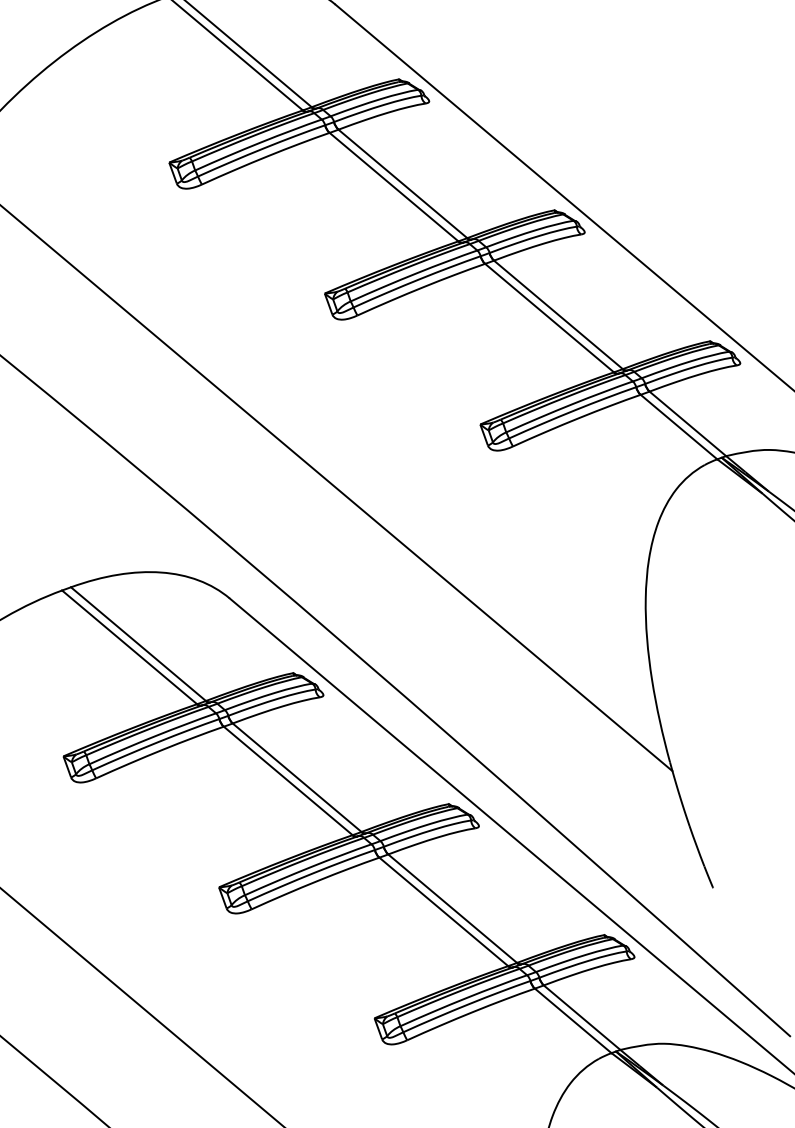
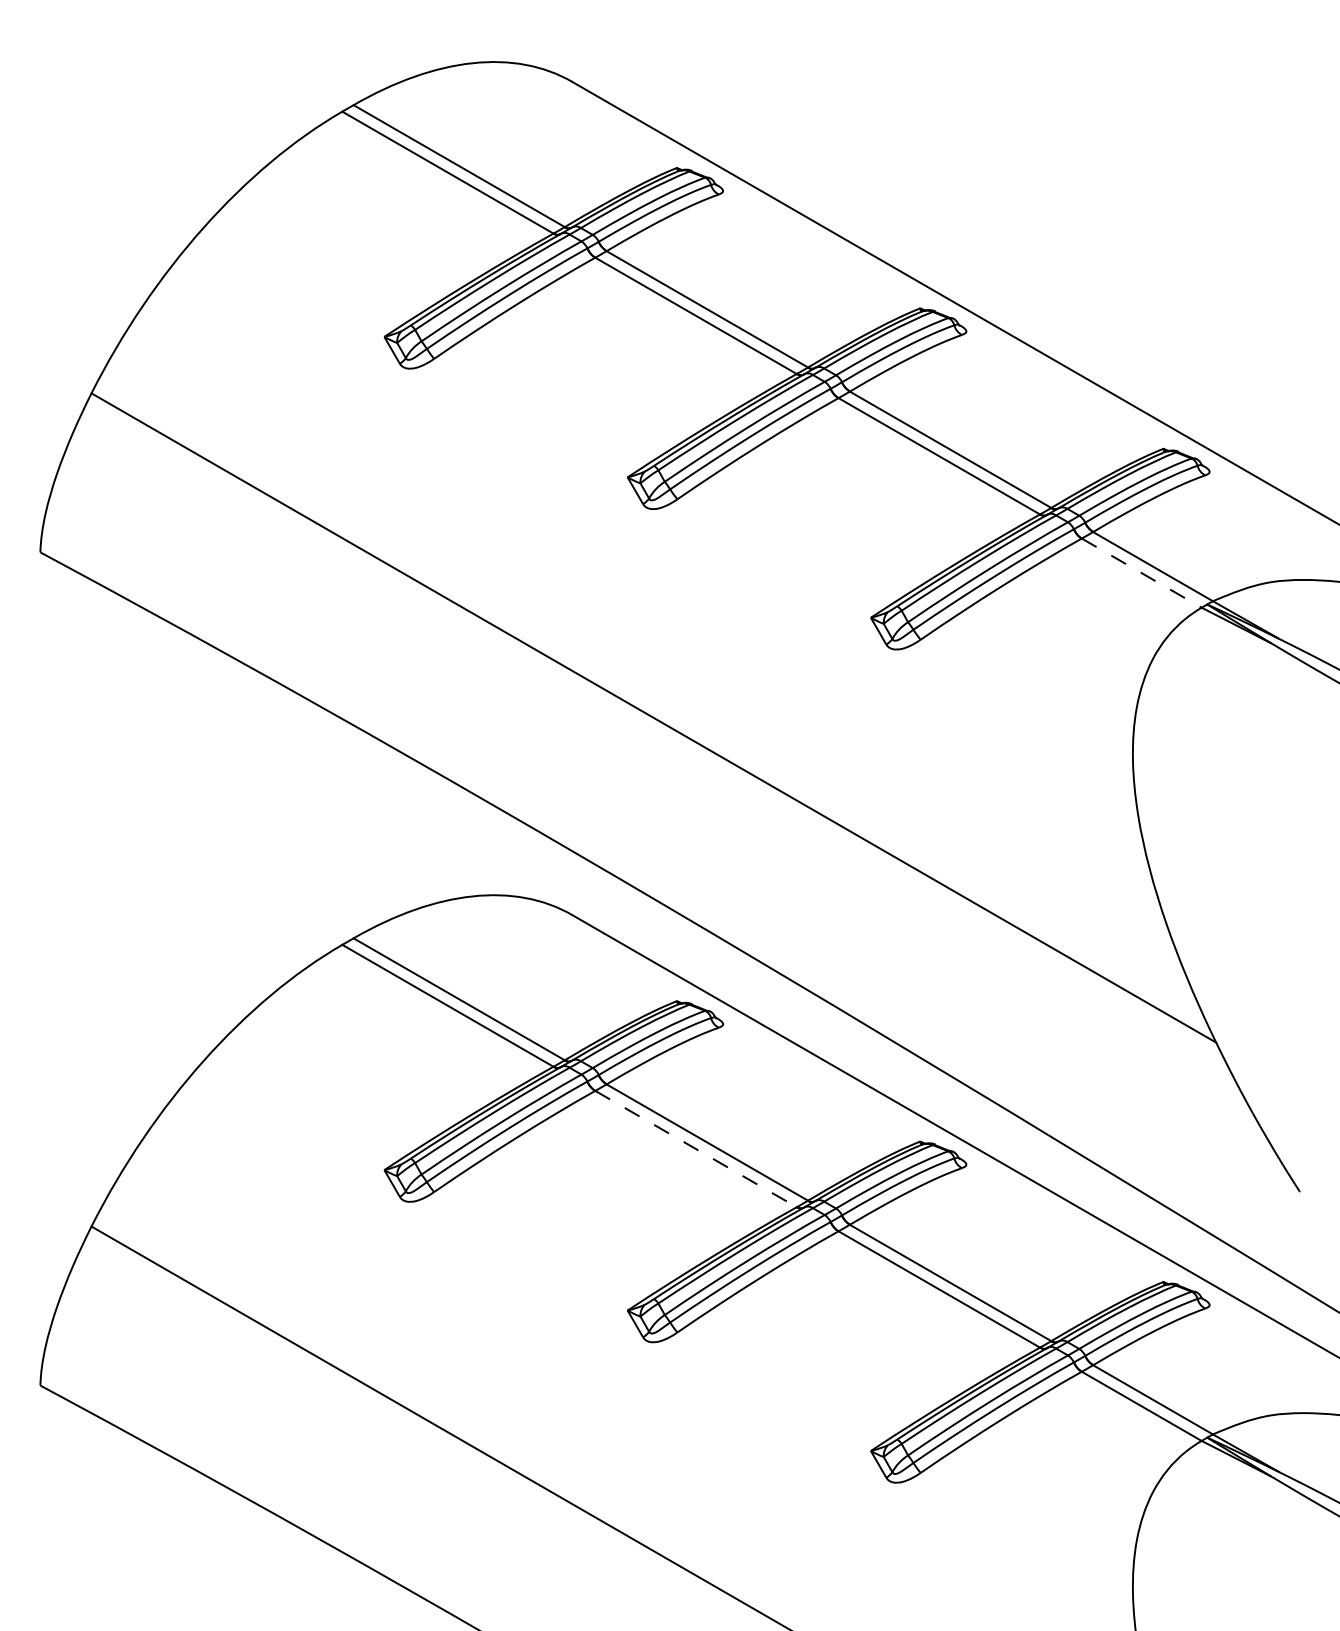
line: (679, 427) -> (1142, 573), solid -> dashed
line: (288, 781) -> (696, 1149), solid -> dashed

